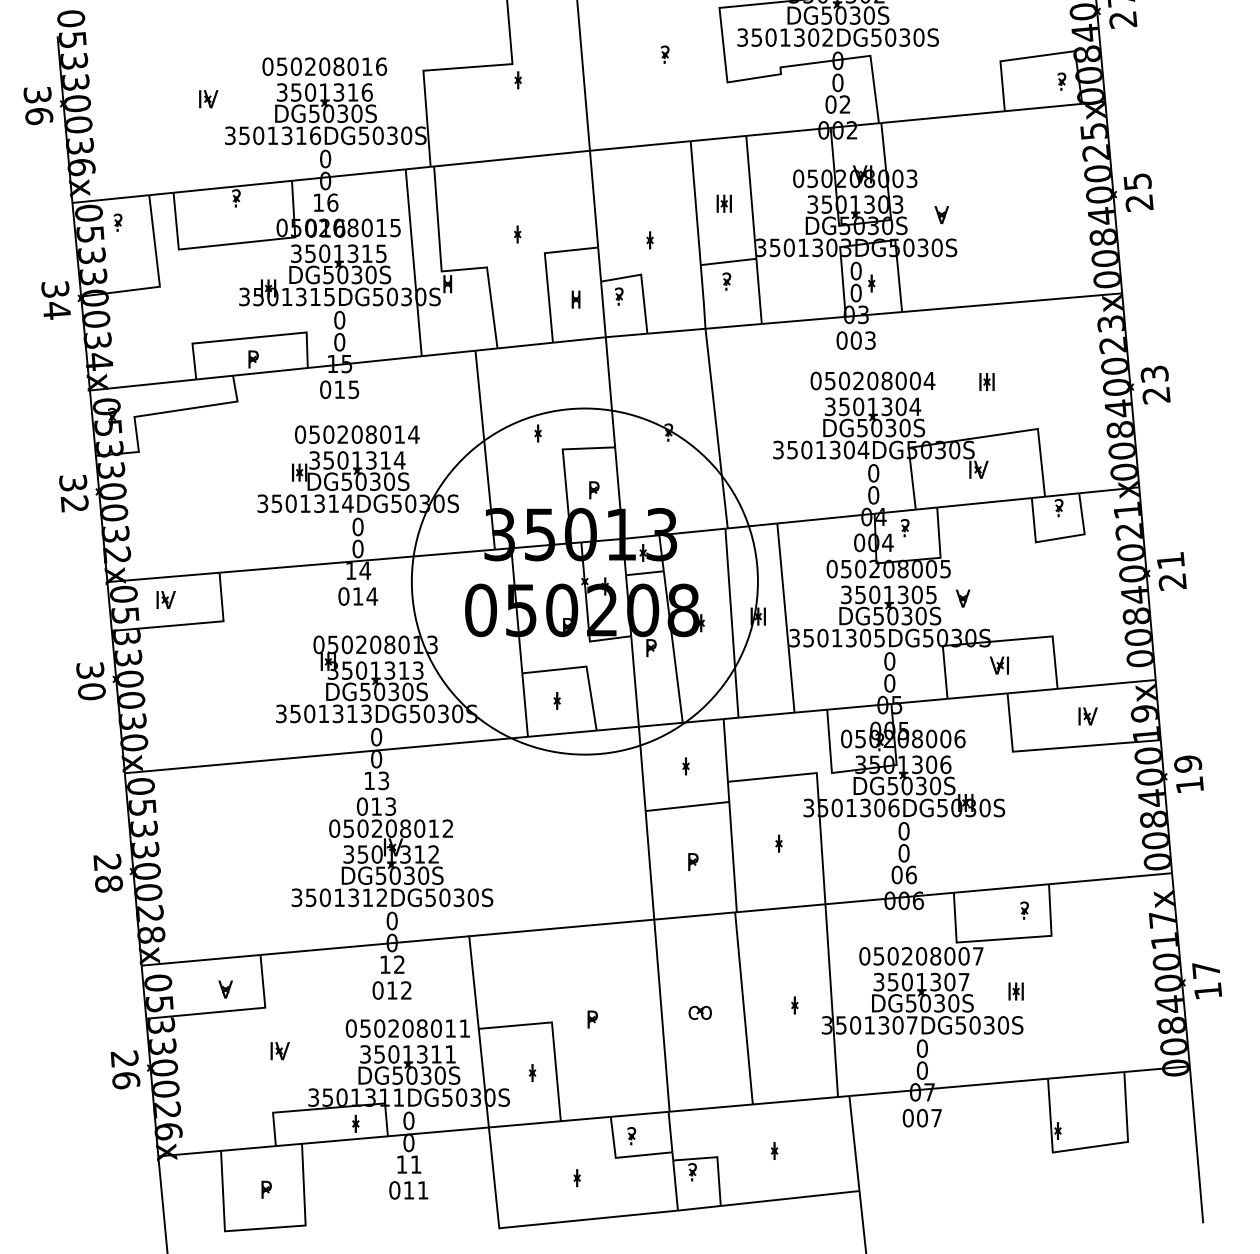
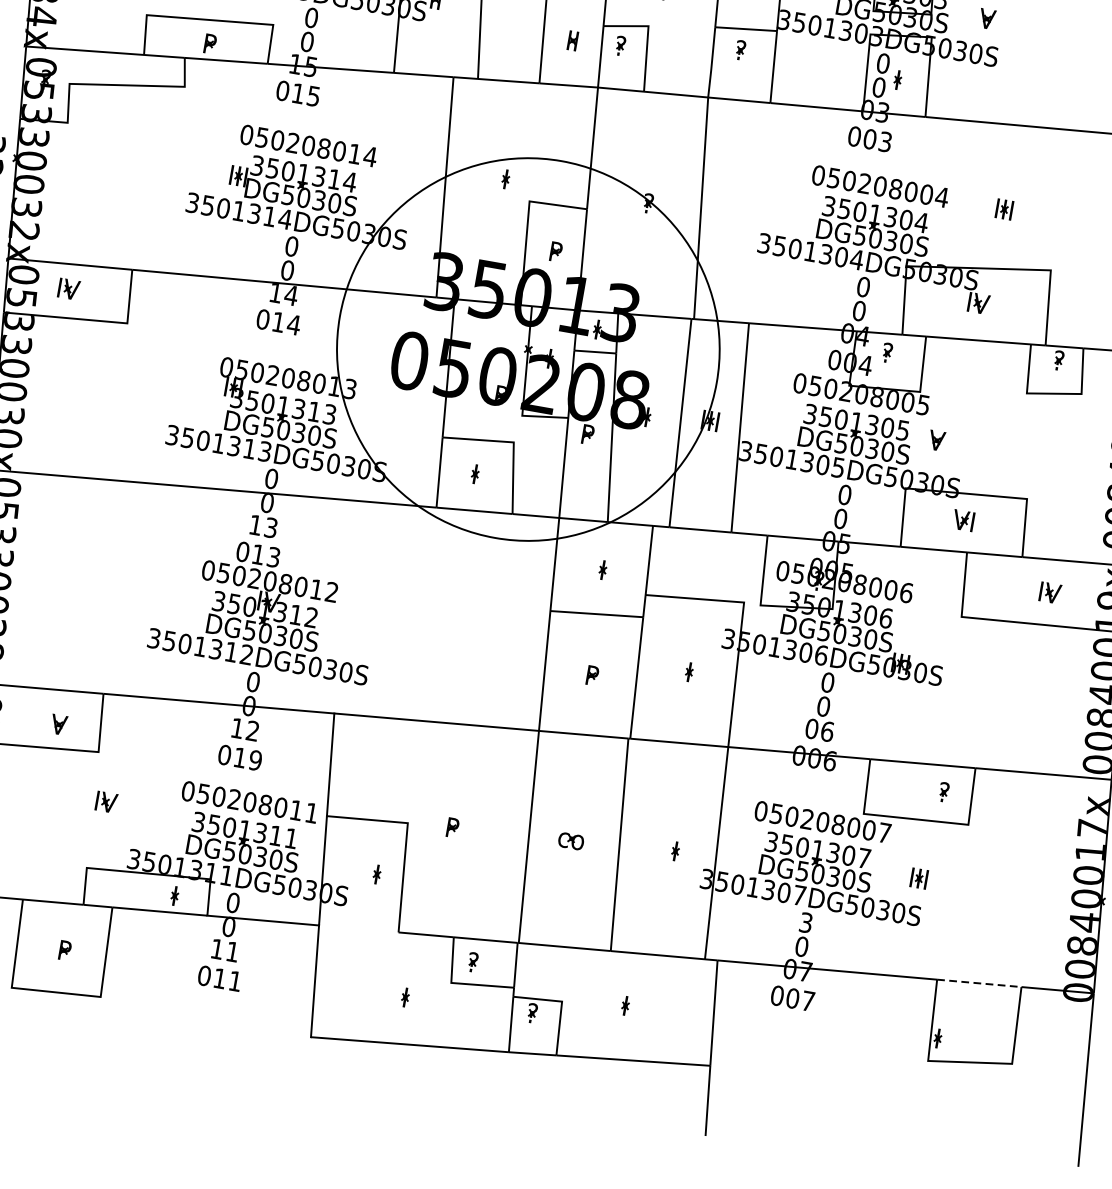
text: (405, 990) -> (254, 760), 012 -> 019
text: (921, 1048) -> (805, 922), 0 -> 3
line: (1086, 1075) -> (979, 983), solid -> dashed
line: (524, 1124) -> (358, 929), removed

